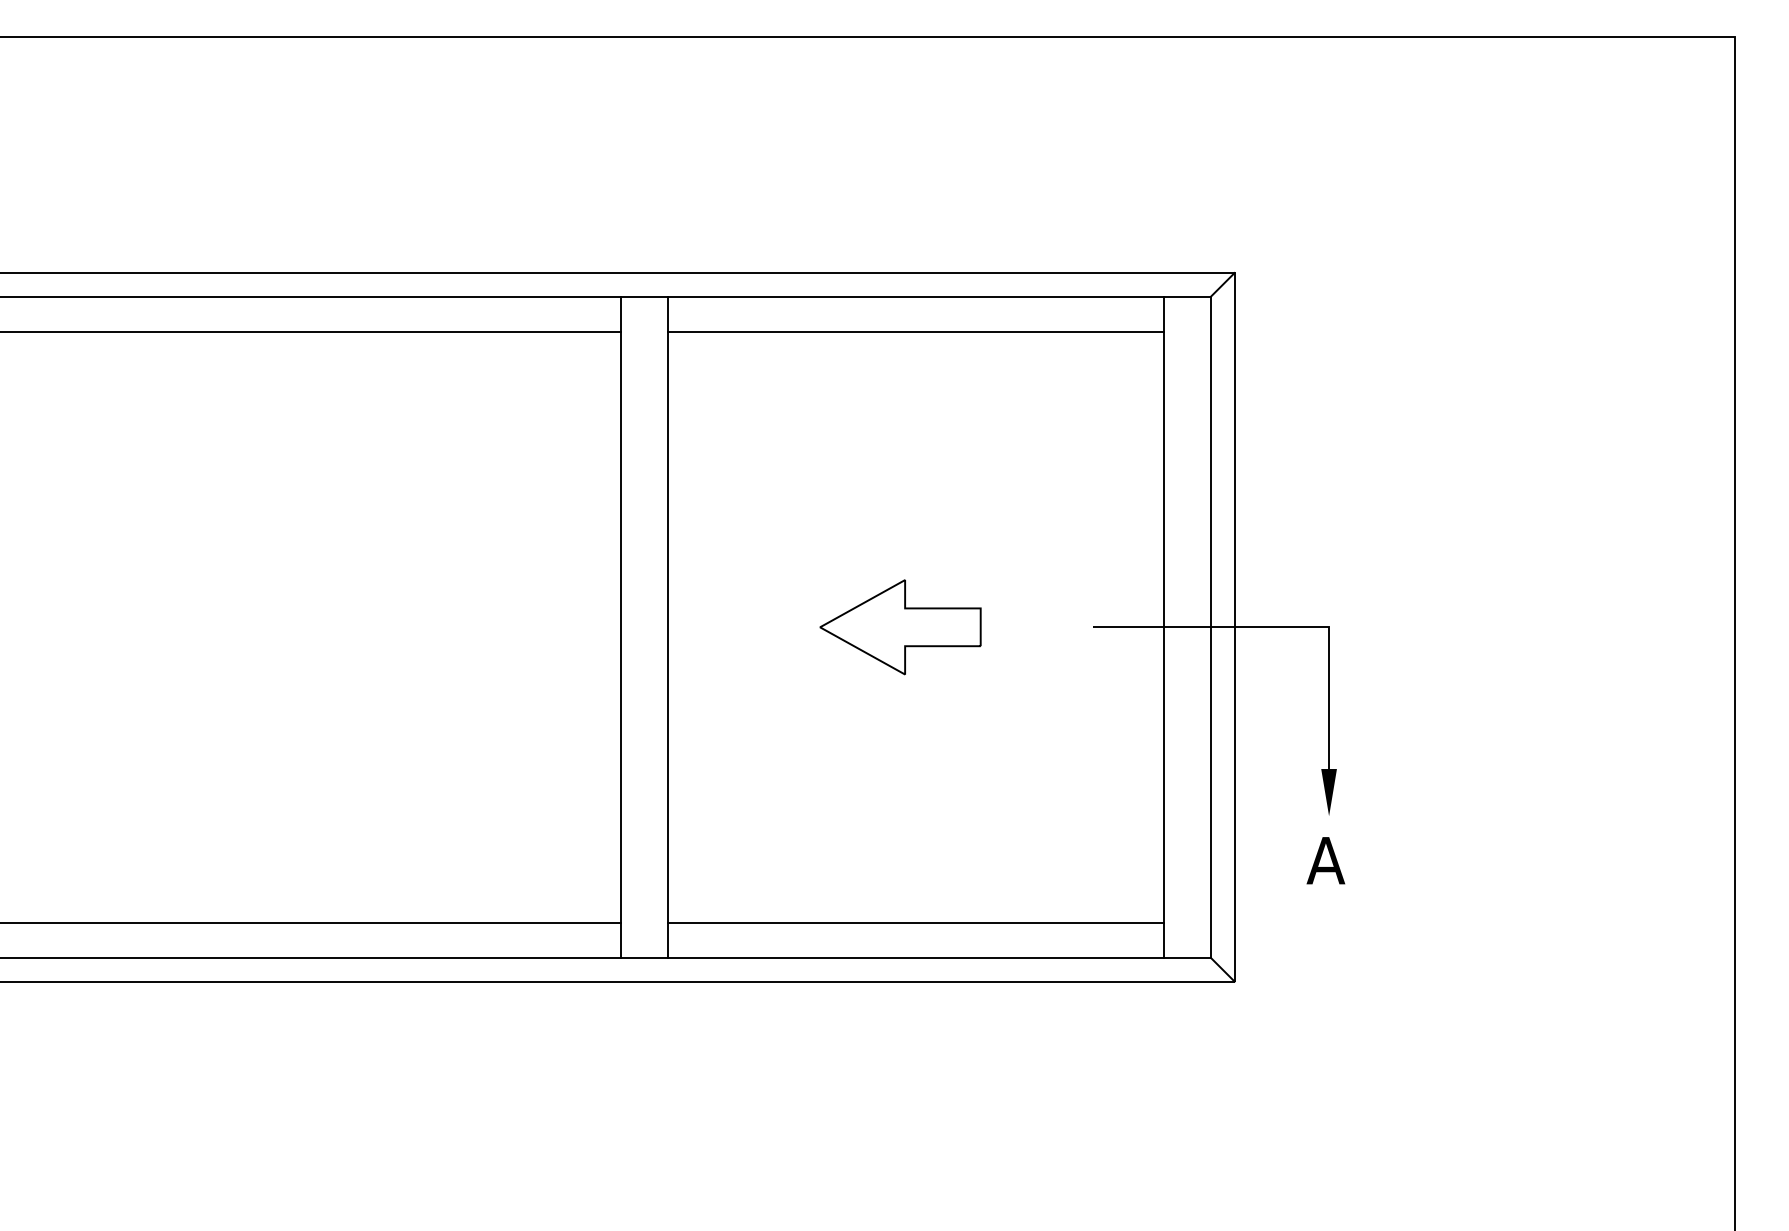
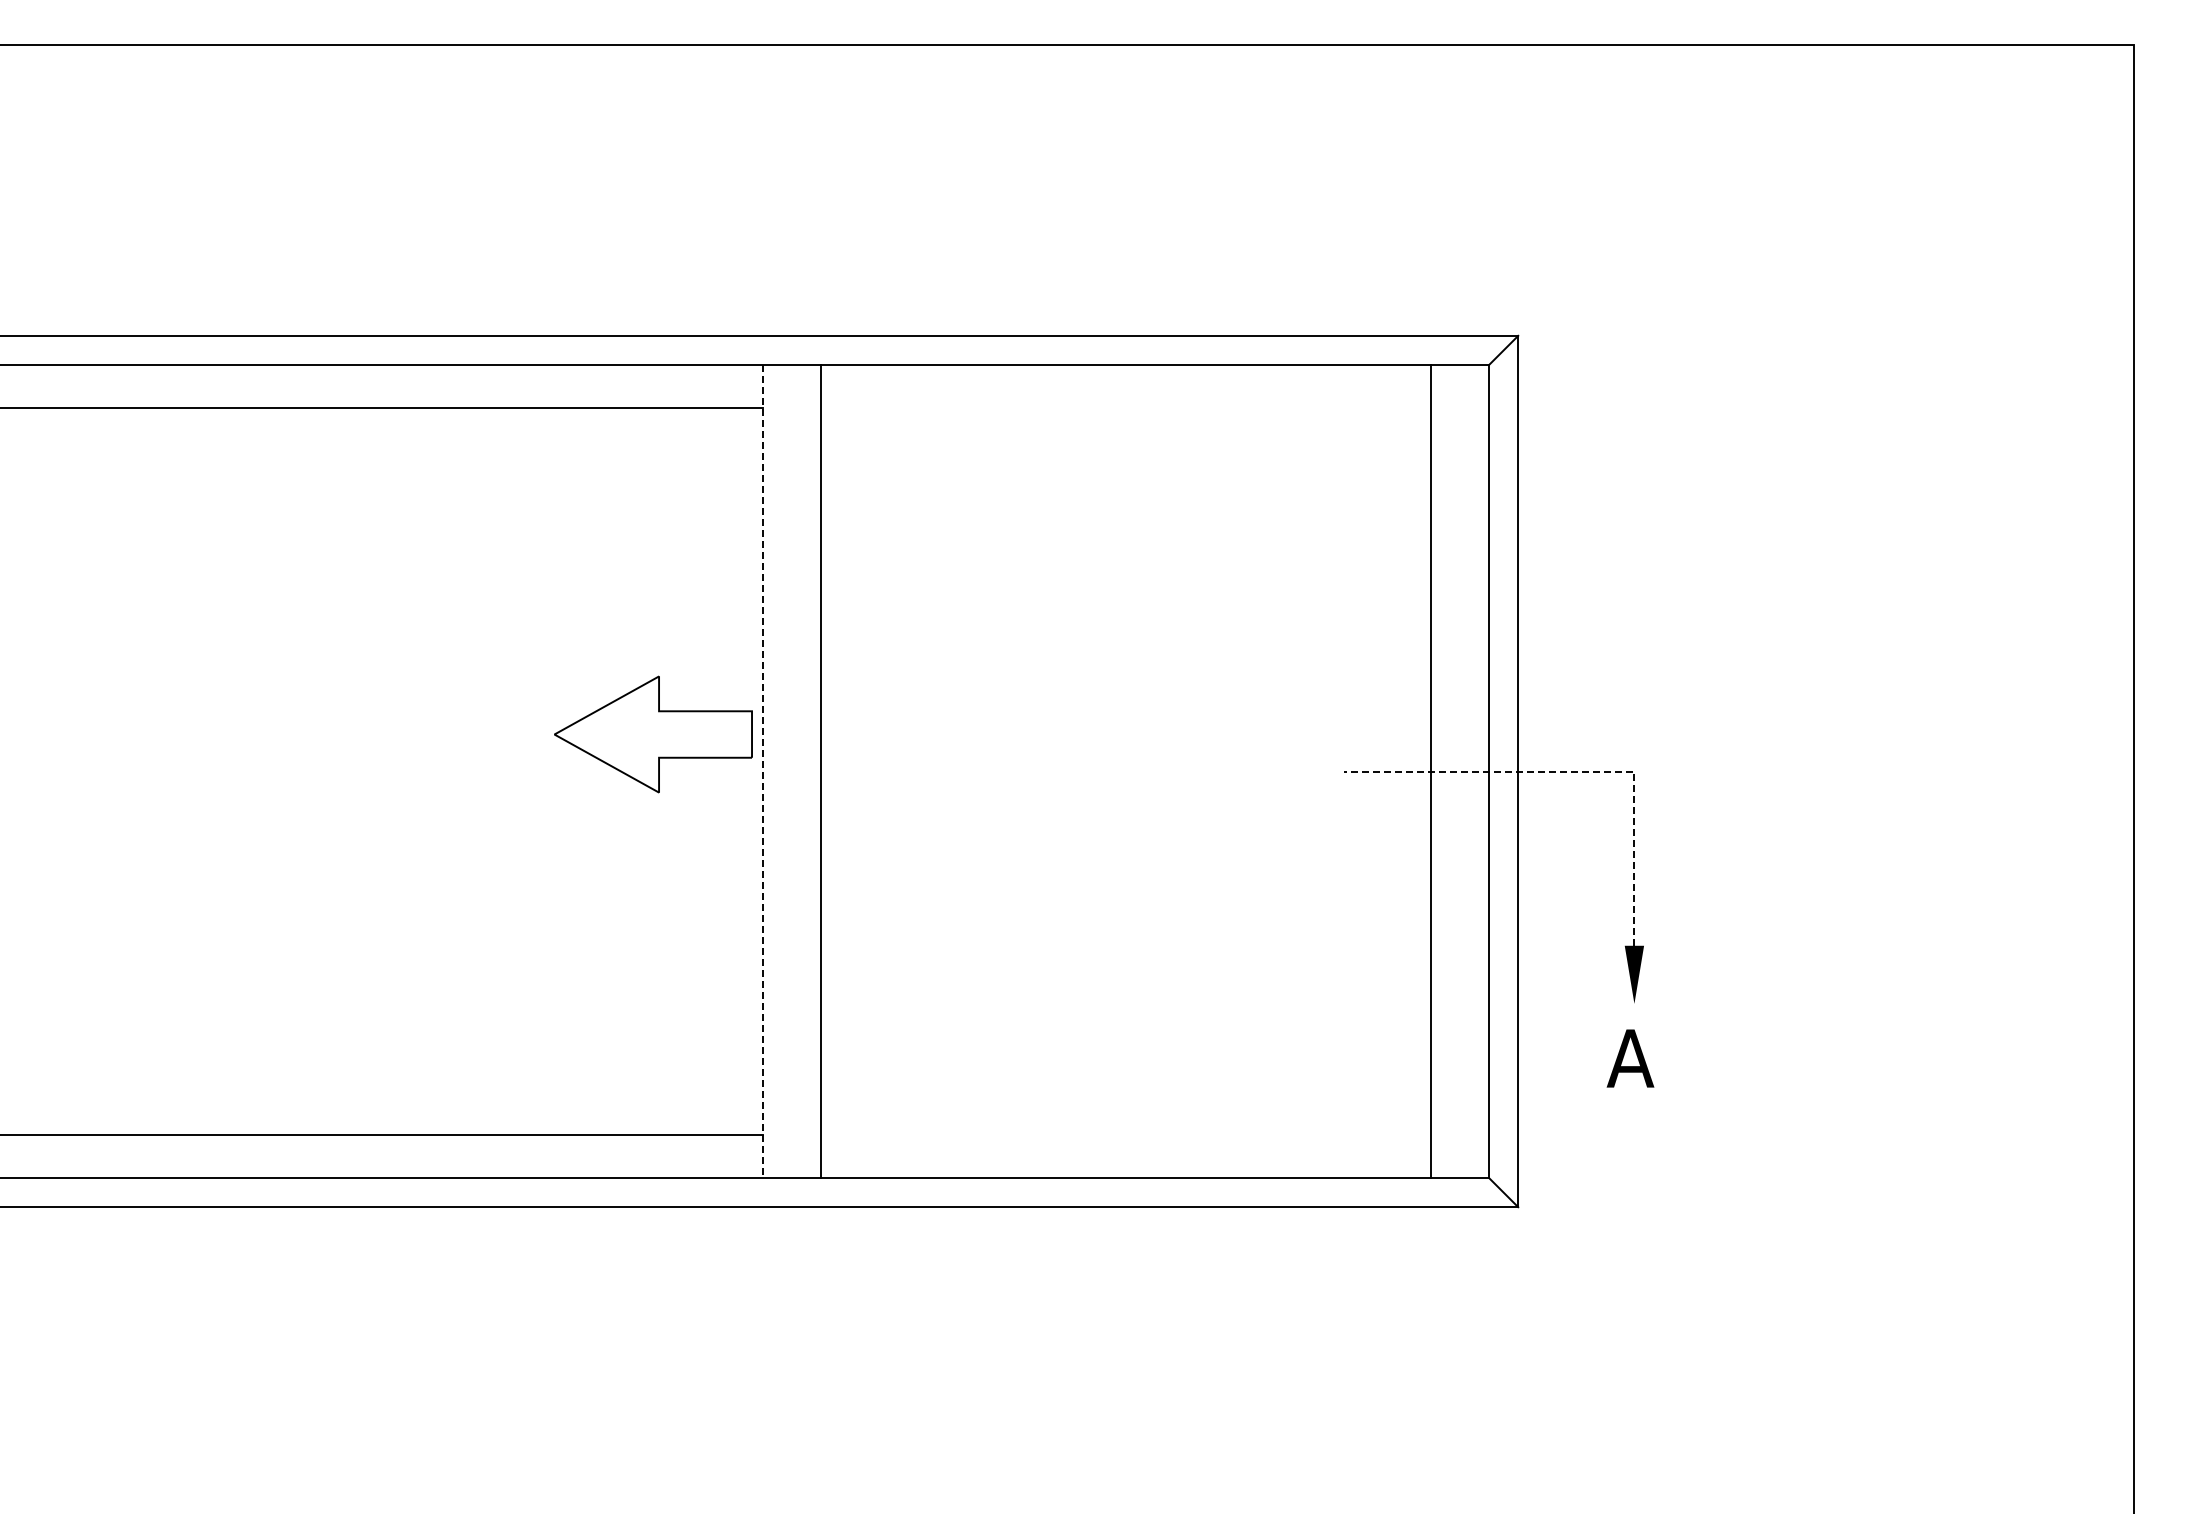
line: (916, 332) -> (1126, 408), removed
line: (620, 627) -> (763, 771), solid -> dashed
part: (900, 627) -> (653, 734), moved
line: (1281, 627) -> (1576, 771), solid -> dashed
line: (916, 922) -> (1126, 1134), removed

